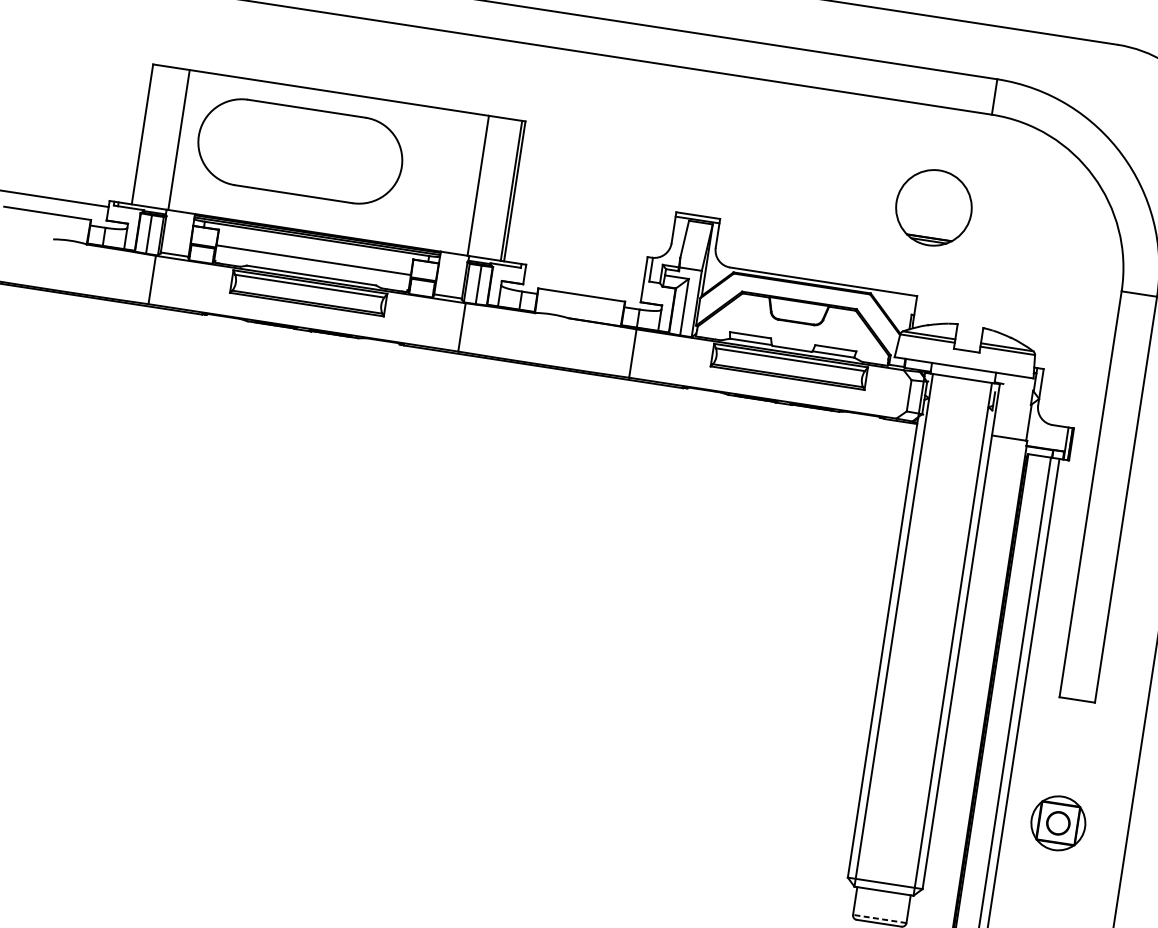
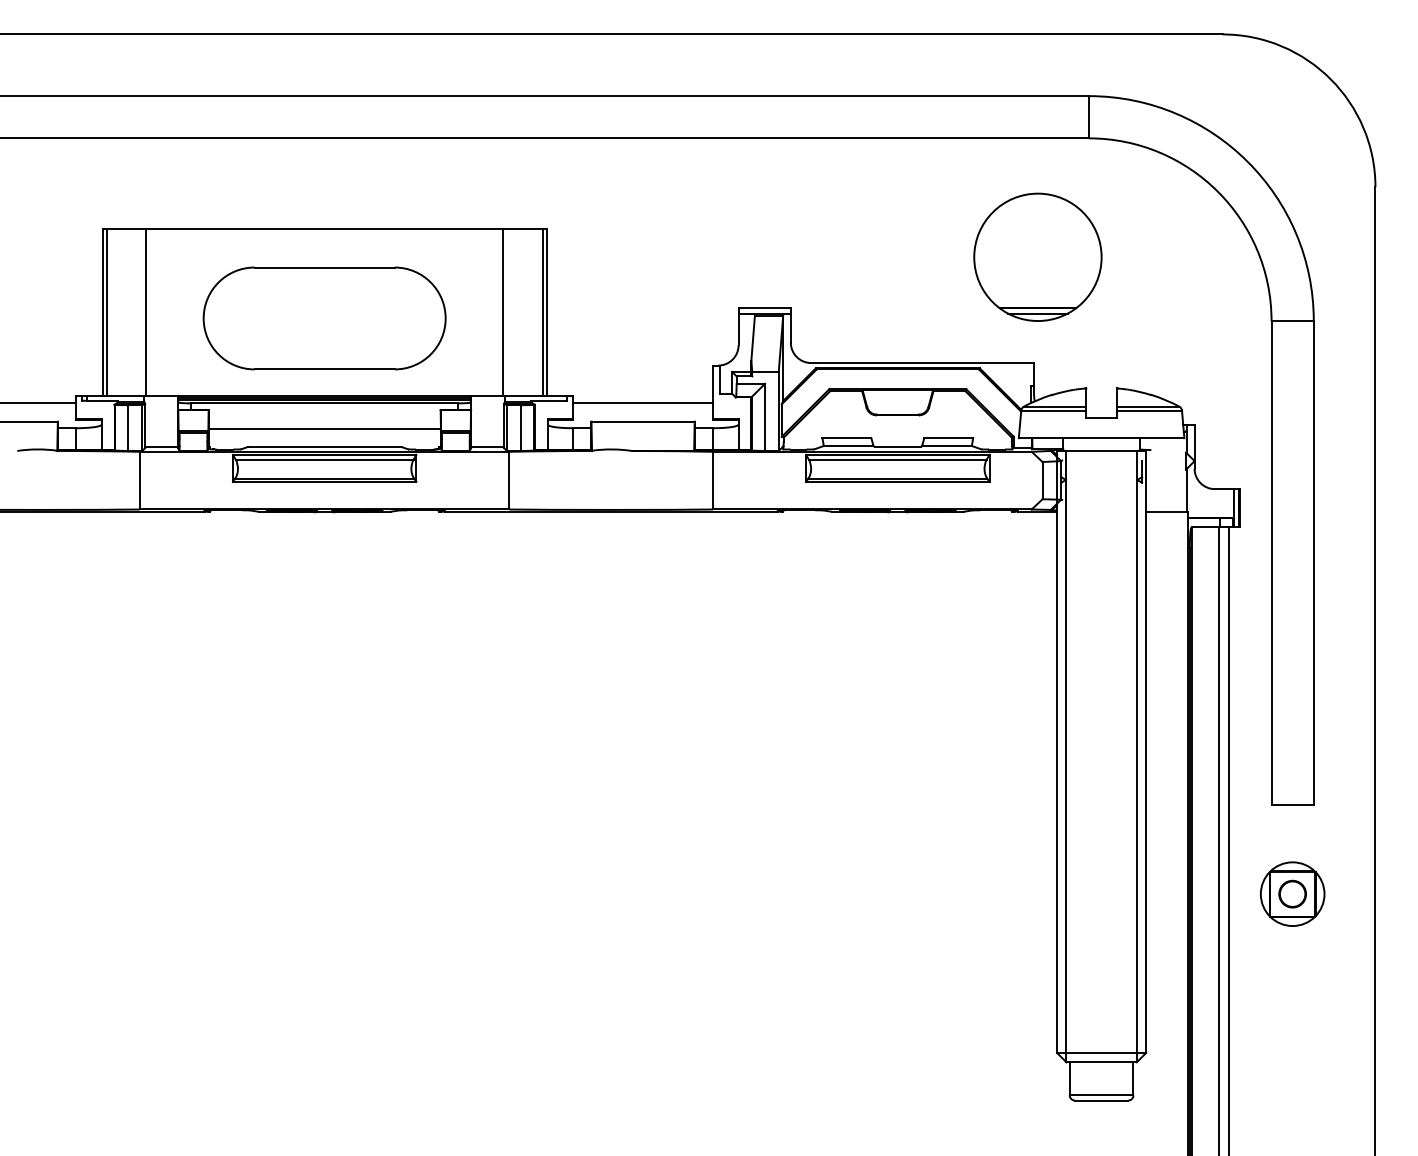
line: (145, 134) -> (106, 312), added
part: (300, 151) -> (324, 318), moved
part: (933, 207) -> (1037, 256), size x1.43
line: (584, 279) -> (643, 403), added
part: (1058, 822) -> (1292, 893), moved
line: (879, 919) -> (1101, 1095), dashed -> solid

